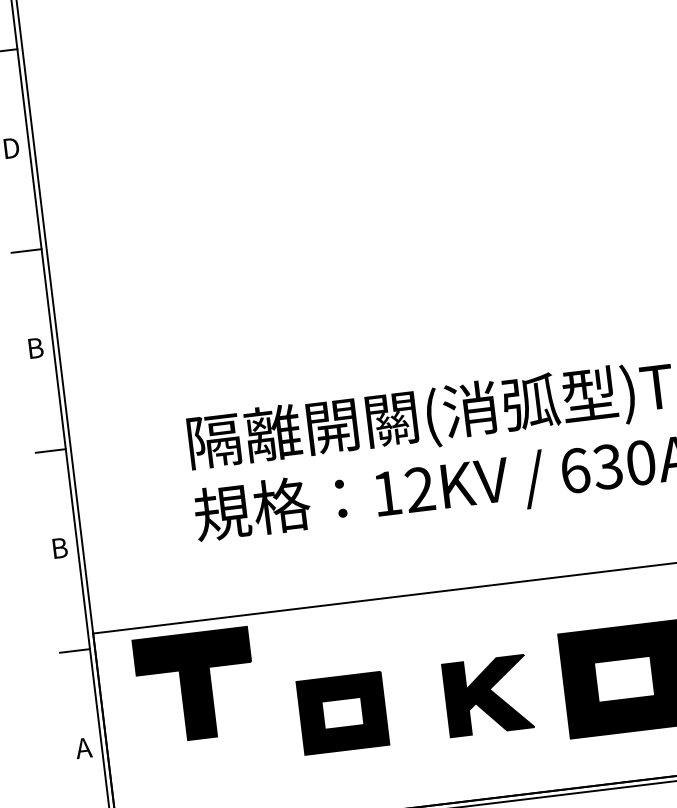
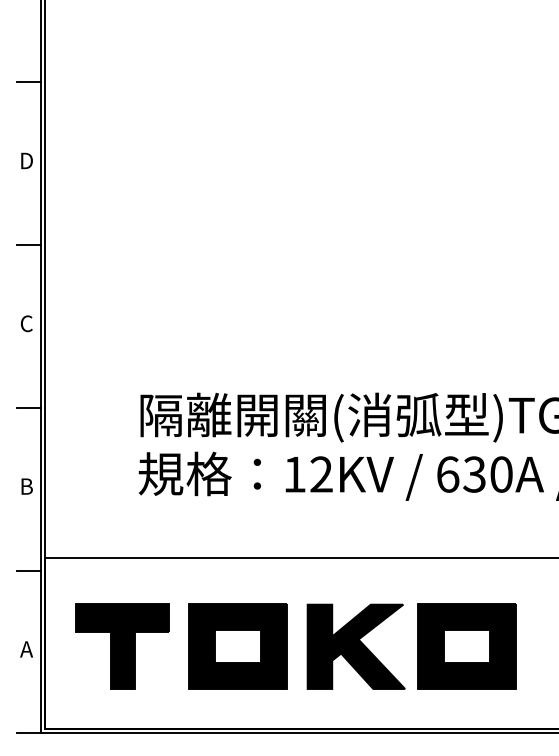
text: (35, 347) -> (26, 323), B -> C
part: (195, 686) -> (122, 646), moved
part: (487, 695) -> (355, 646), size x1.43
part: (342, 713) -> (237, 646), size x1.43

